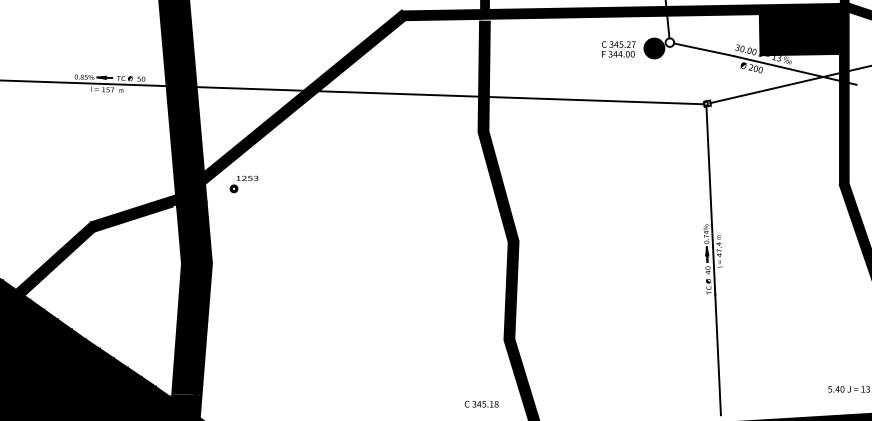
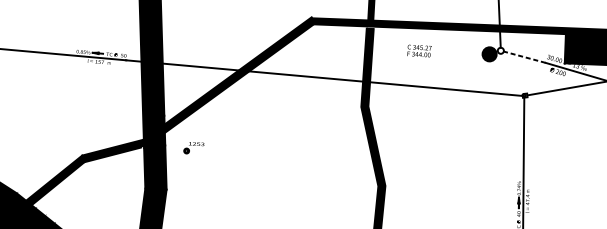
text: (618, 49) -> (419, 51), moved
line: (703, 49) -> (524, 57), solid -> dashed
part: (243, 184) -> (193, 148), moved

